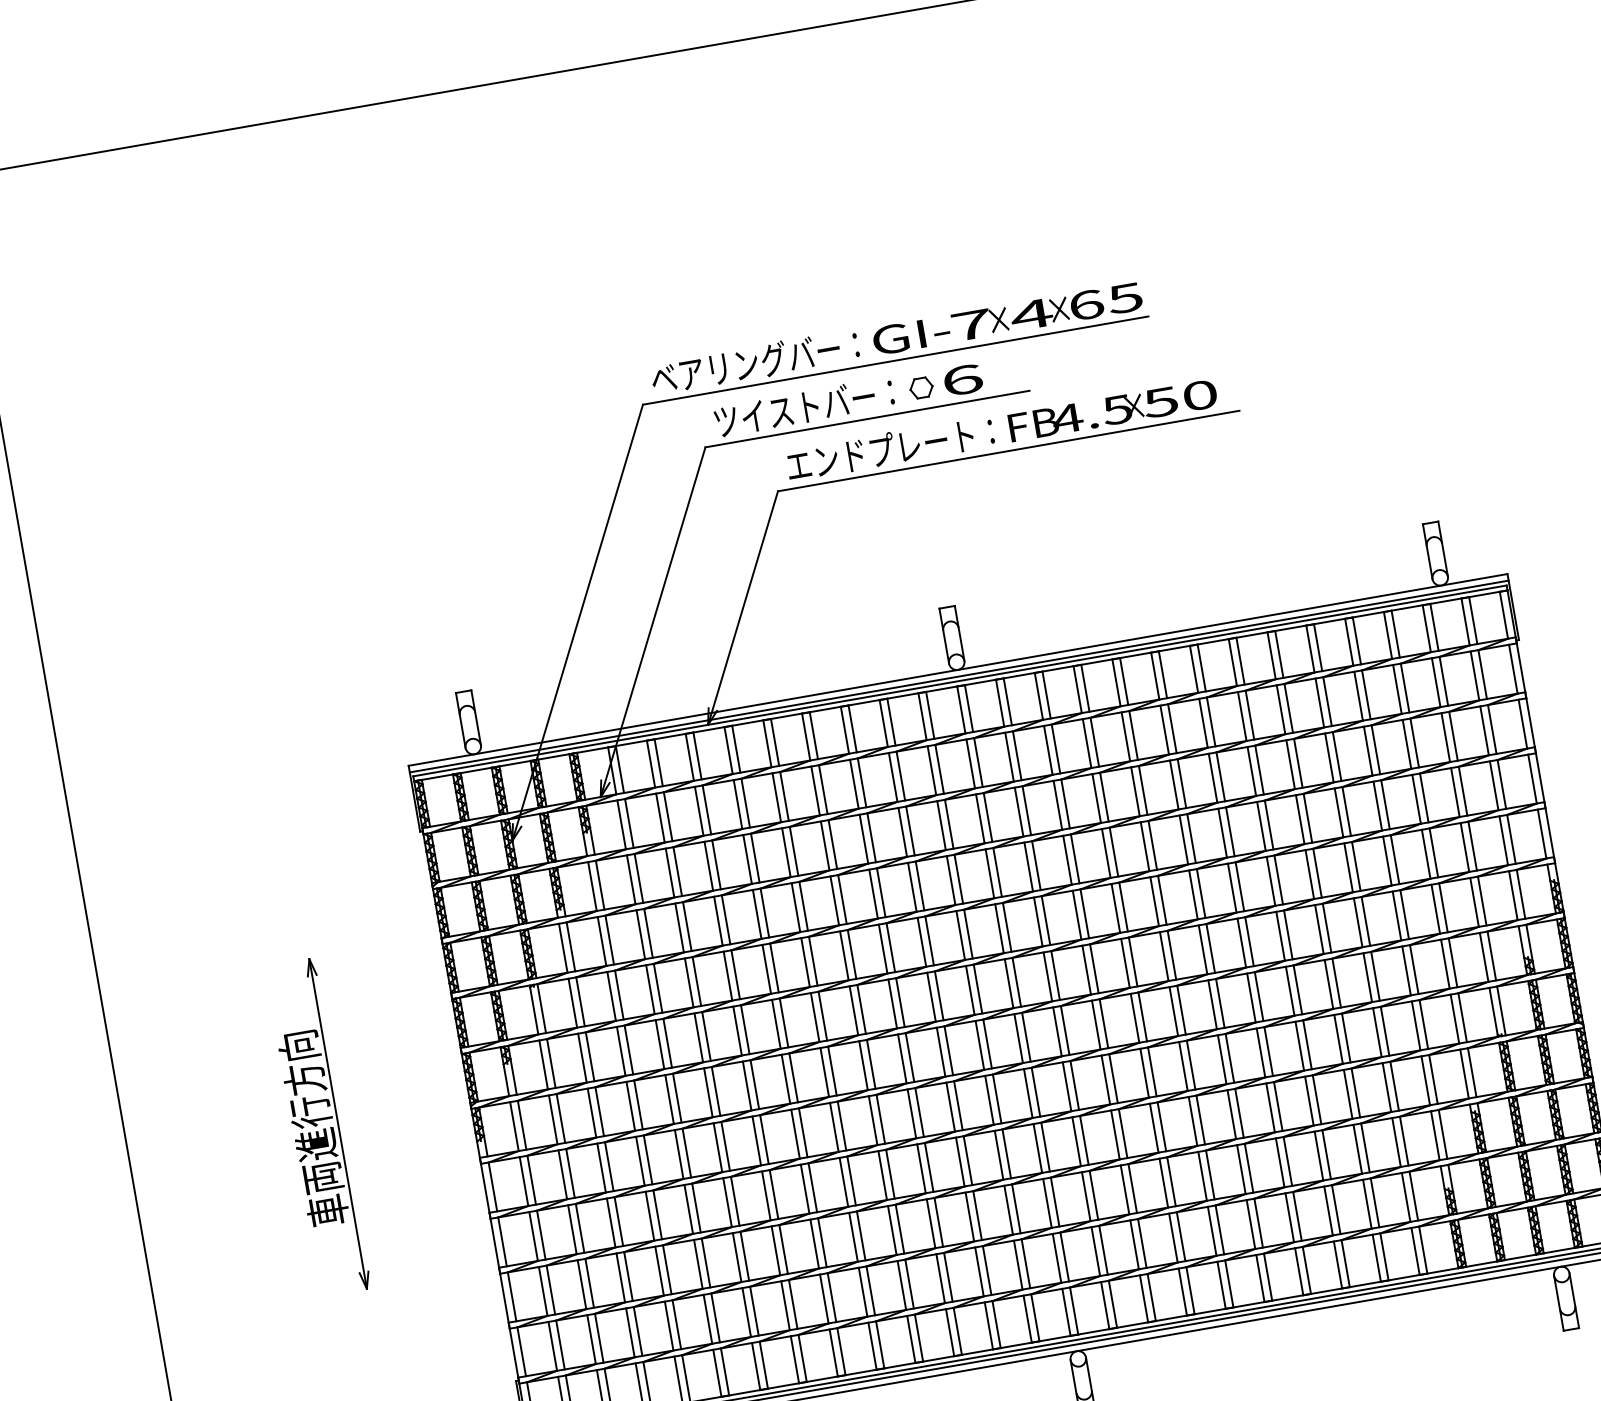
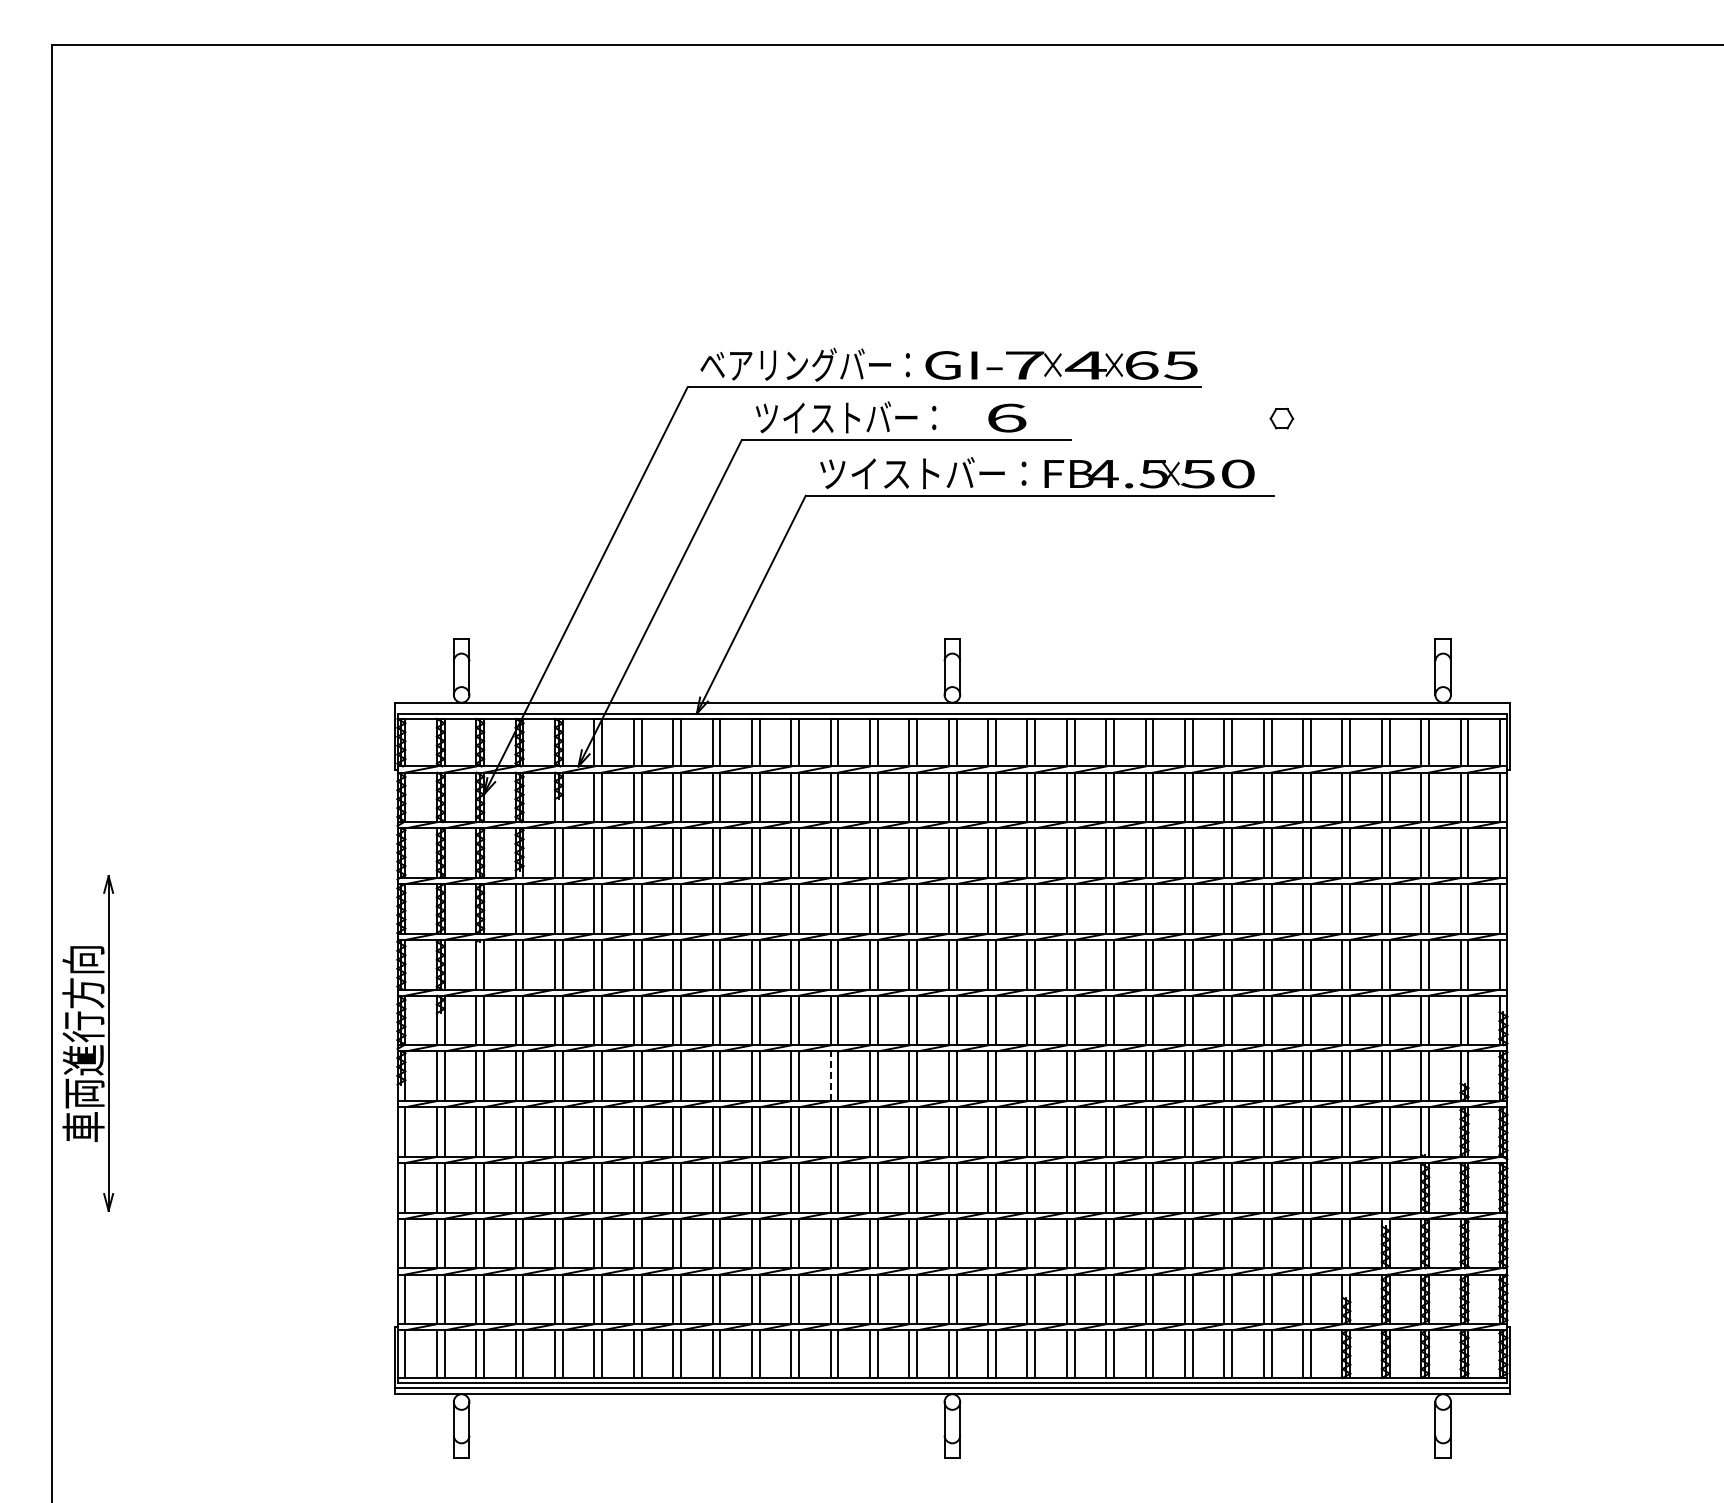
part: (921, 387) -> (1281, 418), moved
text: (890, 448) -> (923, 472), エンドプレート： -> ツイストバー：
line: (959, 676) -> (952, 709), removed
line: (902, 1059) -> (830, 1076), solid -> dashed
part: (318, 1127) -> (88, 1043), moved

